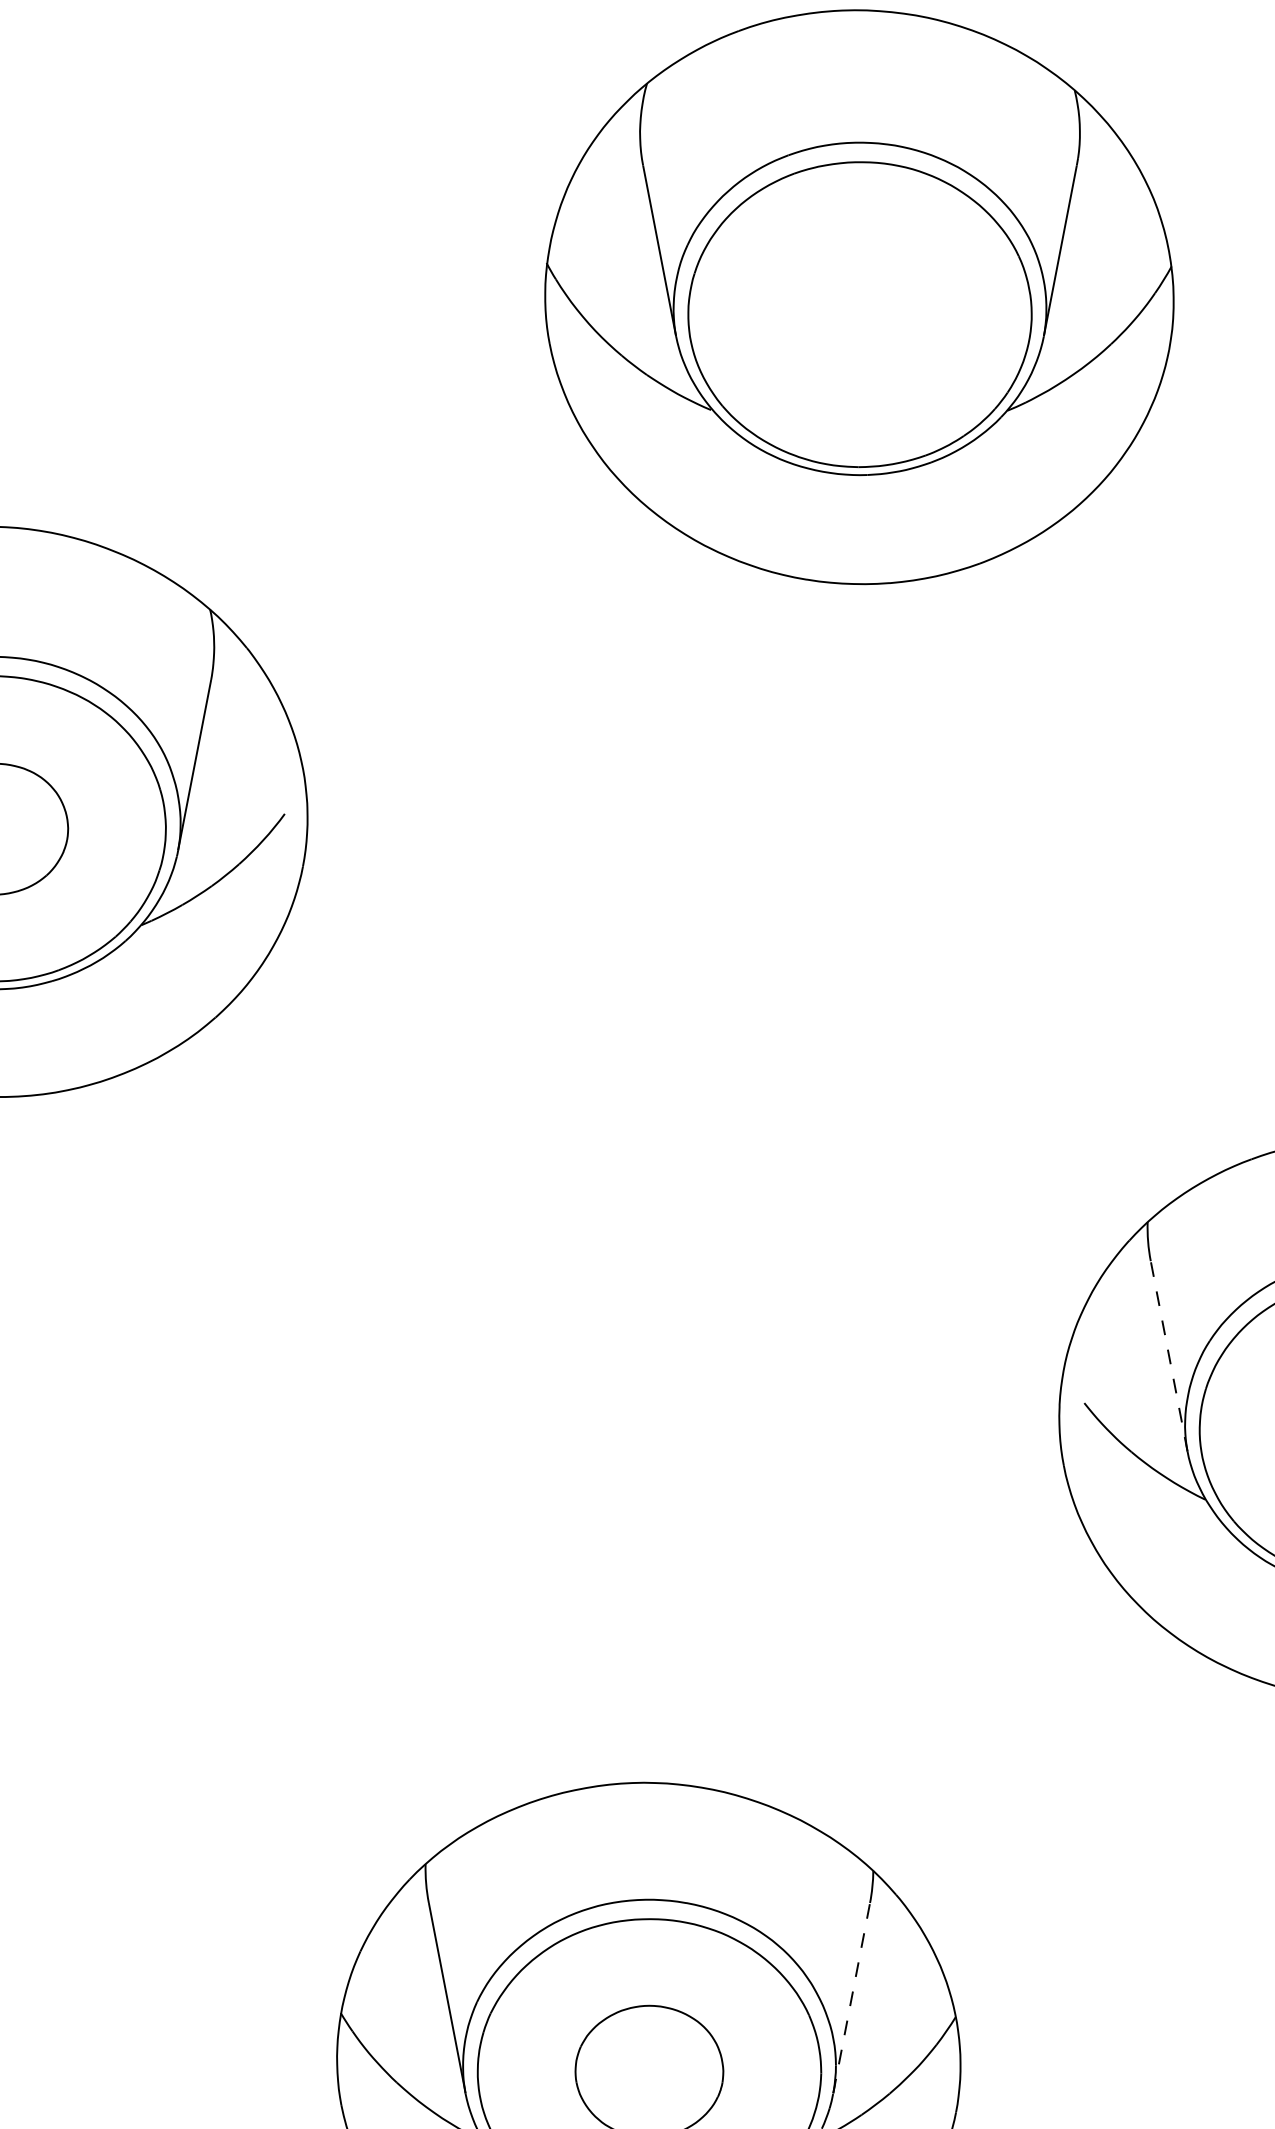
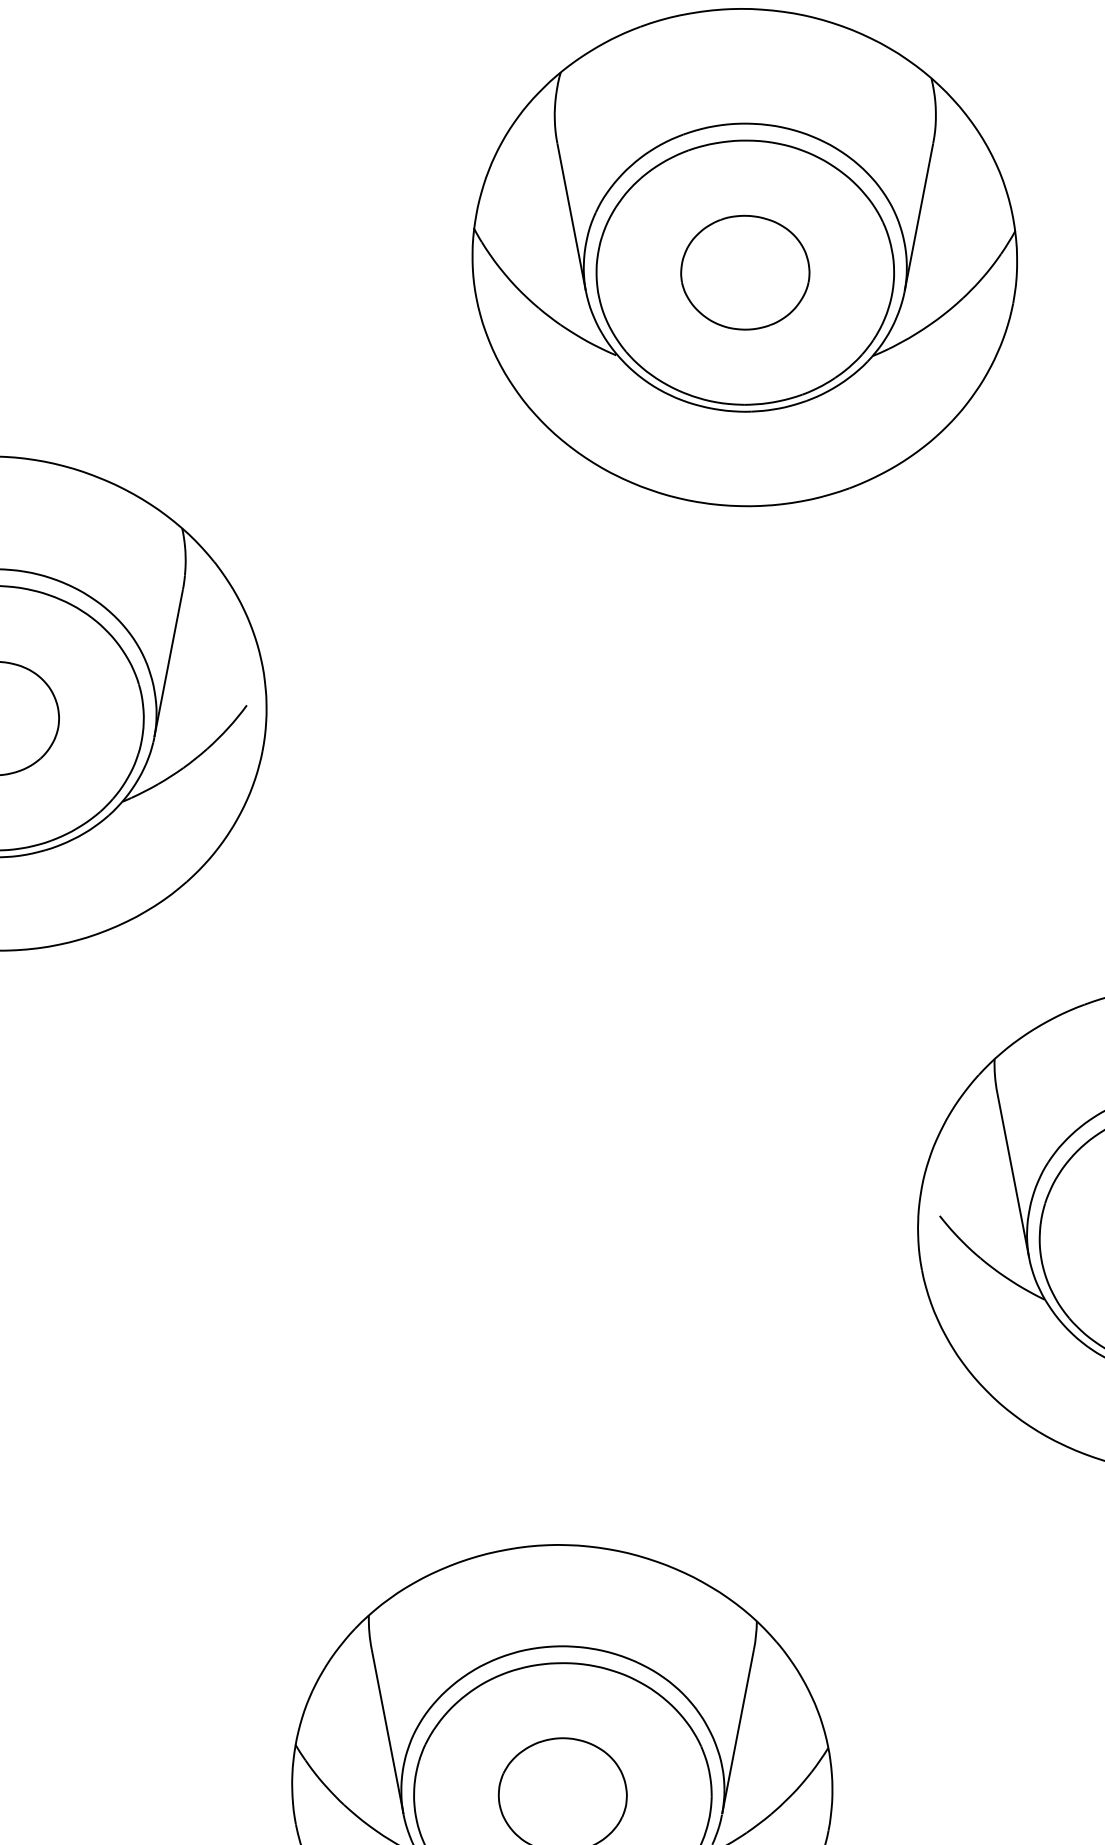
part: (859, 314) -> (744, 272), added
line: (1169, 1356) -> (1013, 1175), dashed -> solid
line: (851, 1998) -> (737, 1731), dashed -> solid

